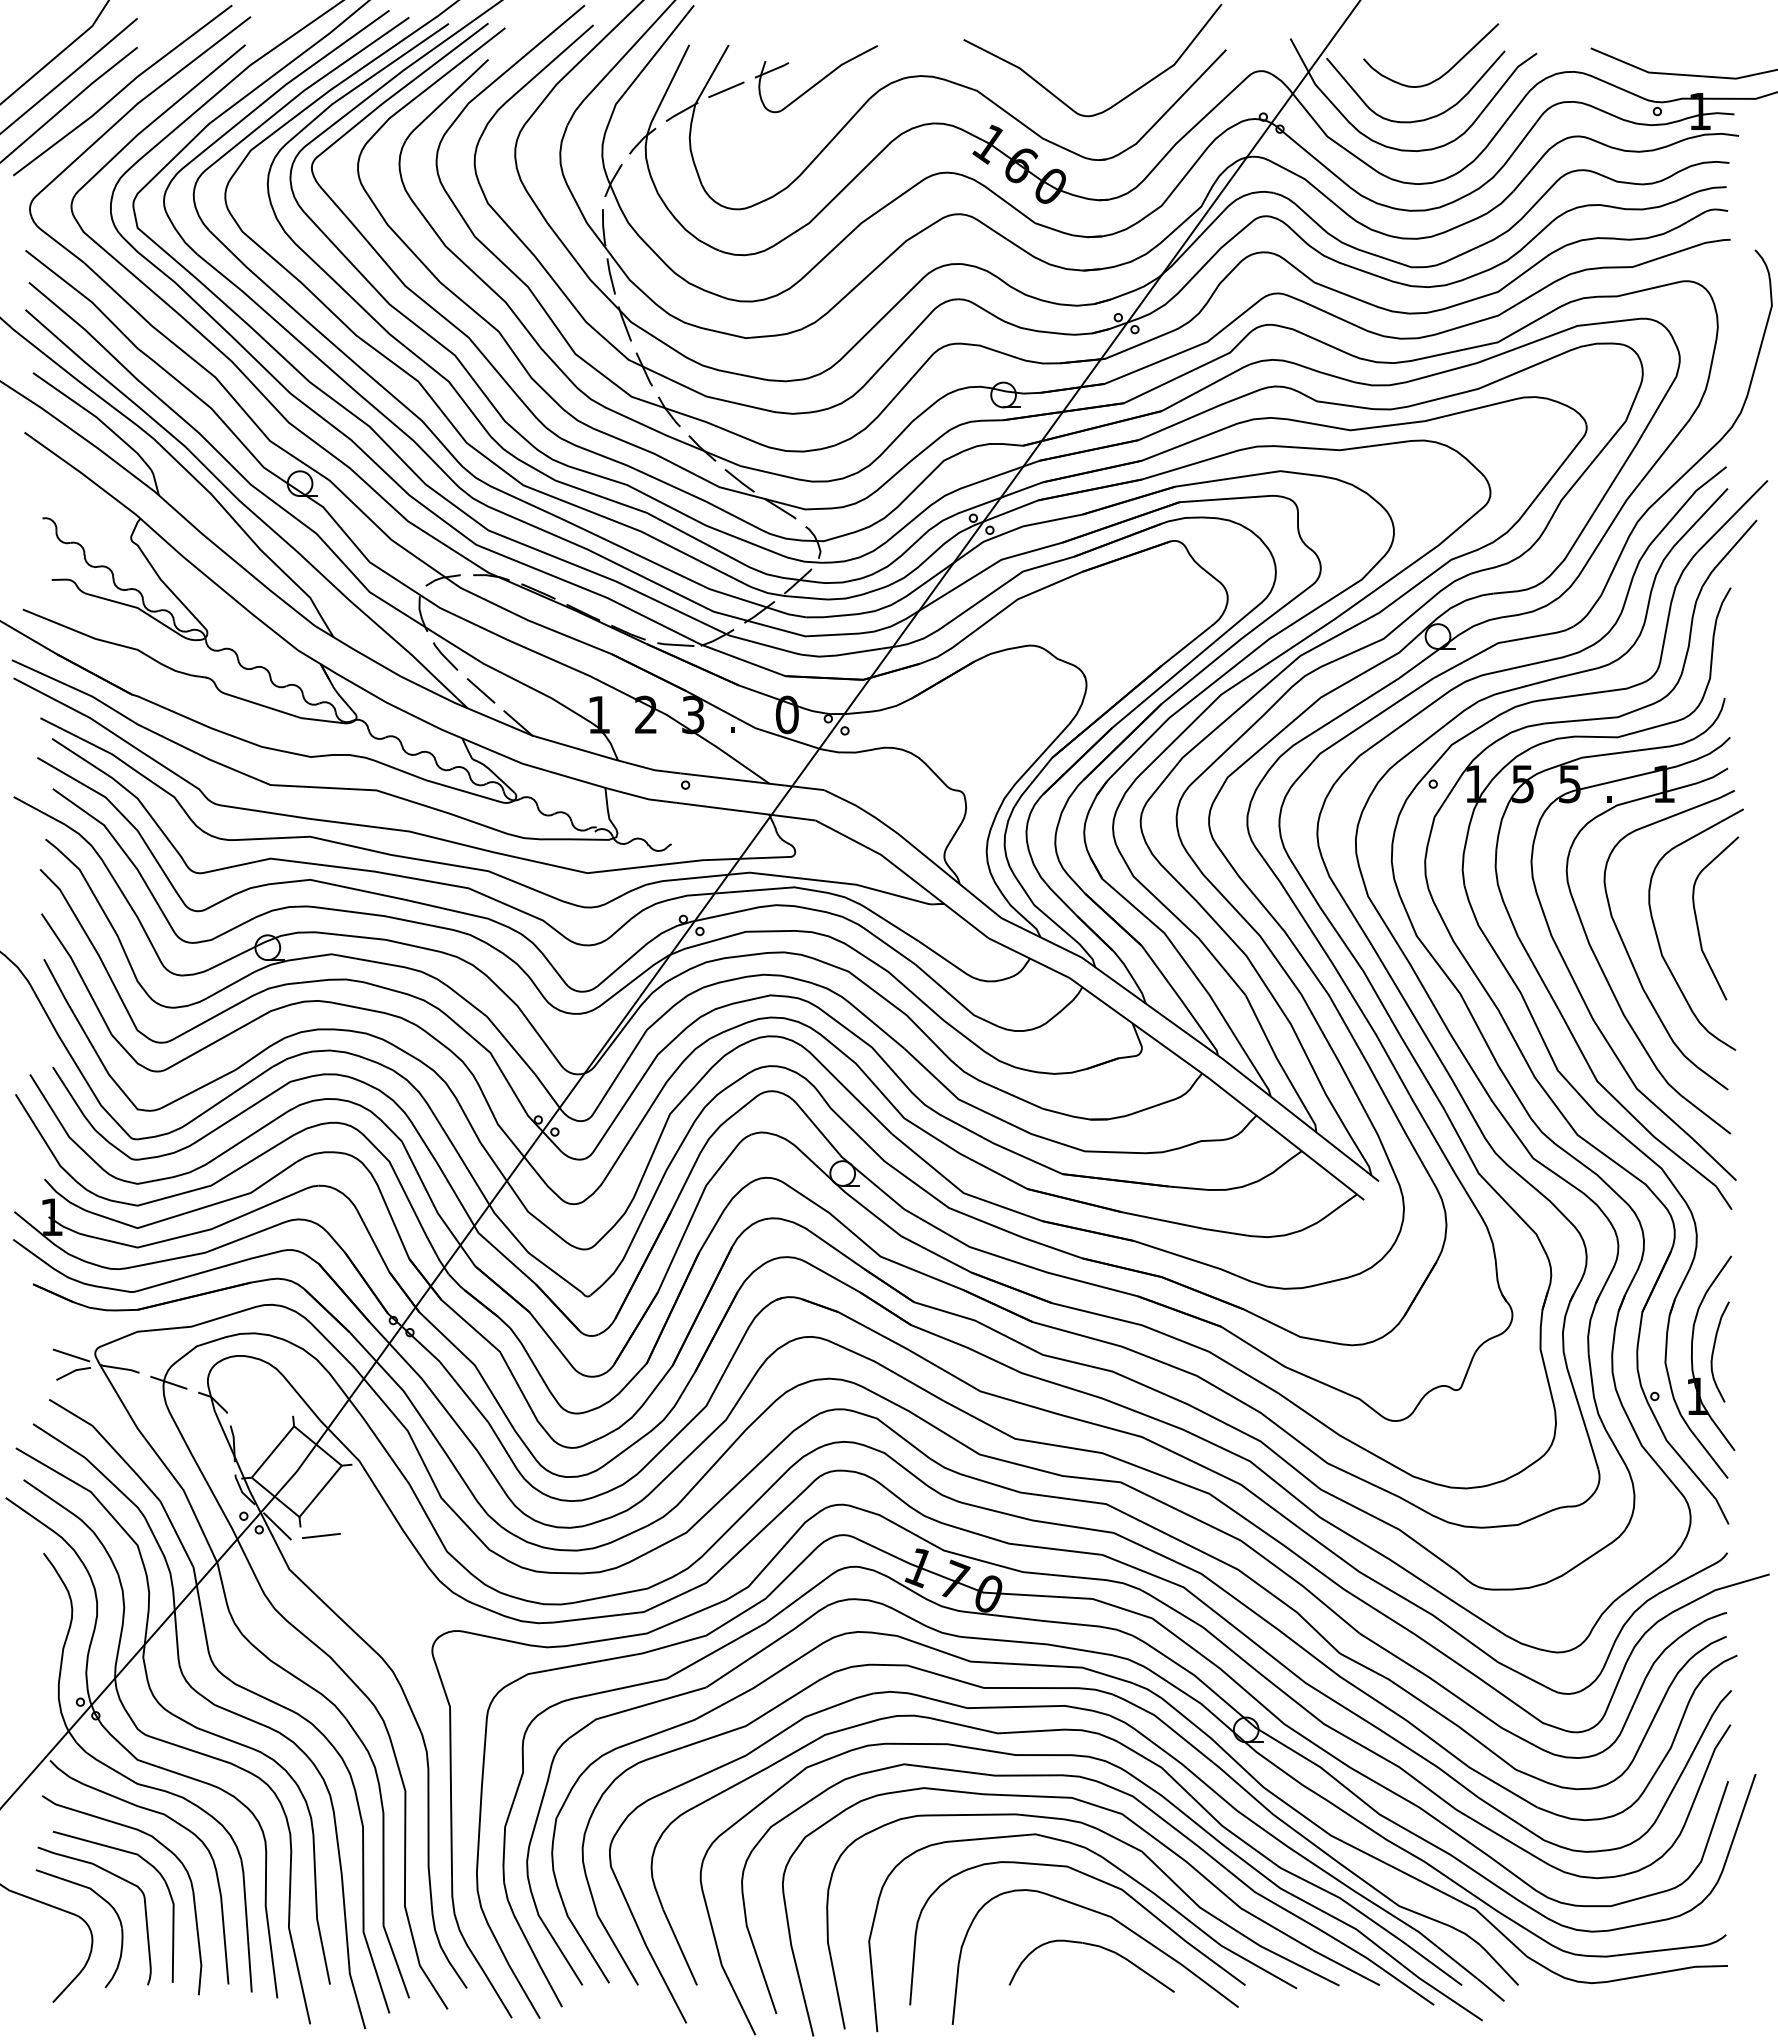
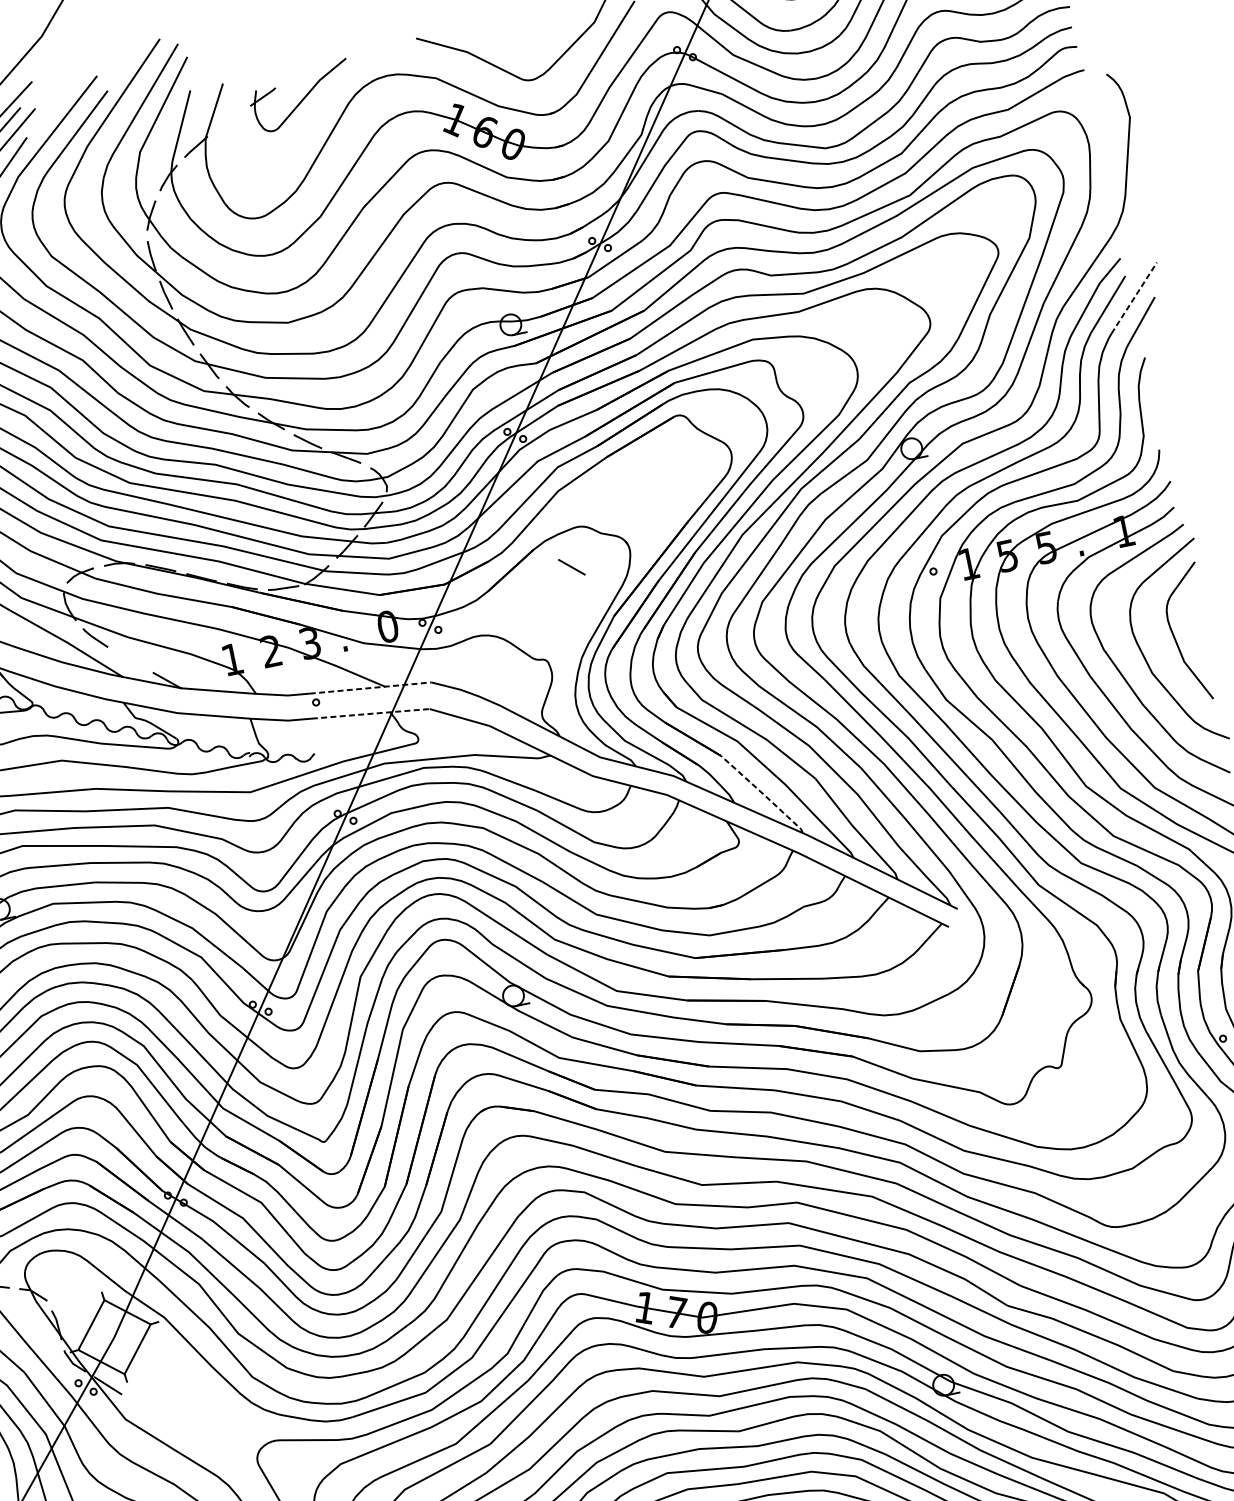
line: (726, 89) -> (228, 120), removed
line: (1733, 515) -> (1134, 297), solid -> dashed
line: (480, 690) -> (571, 567), moved
line: (752, 781) -> (370, 687), solid -> dashed
line: (746, 811) -> (371, 713), solid -> dashed
line: (1181, 1000) -> (763, 794), solid -> dashed
line: (320, 1535) -> (145, 1385), removed

